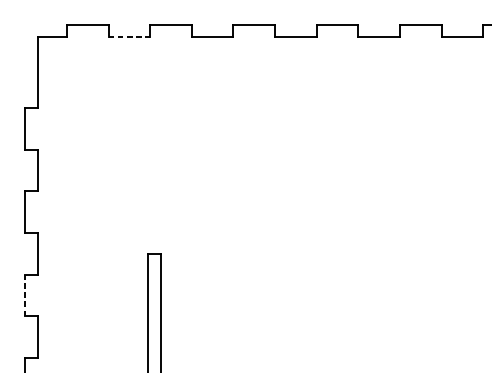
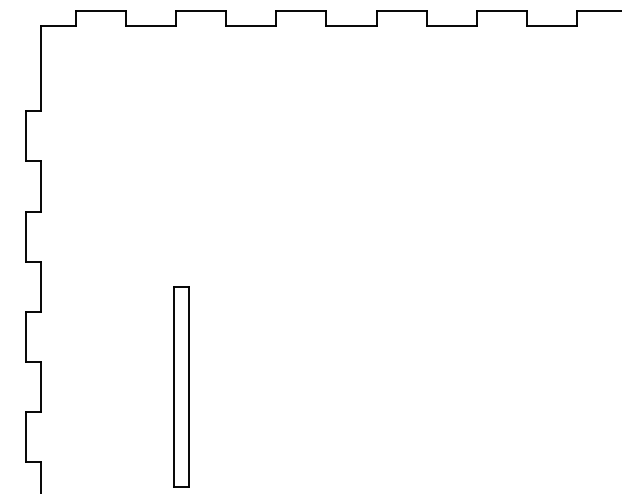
line: (129, 37) -> (151, 26), dashed -> solid
line: (24, 295) -> (25, 336), dashed -> solid

